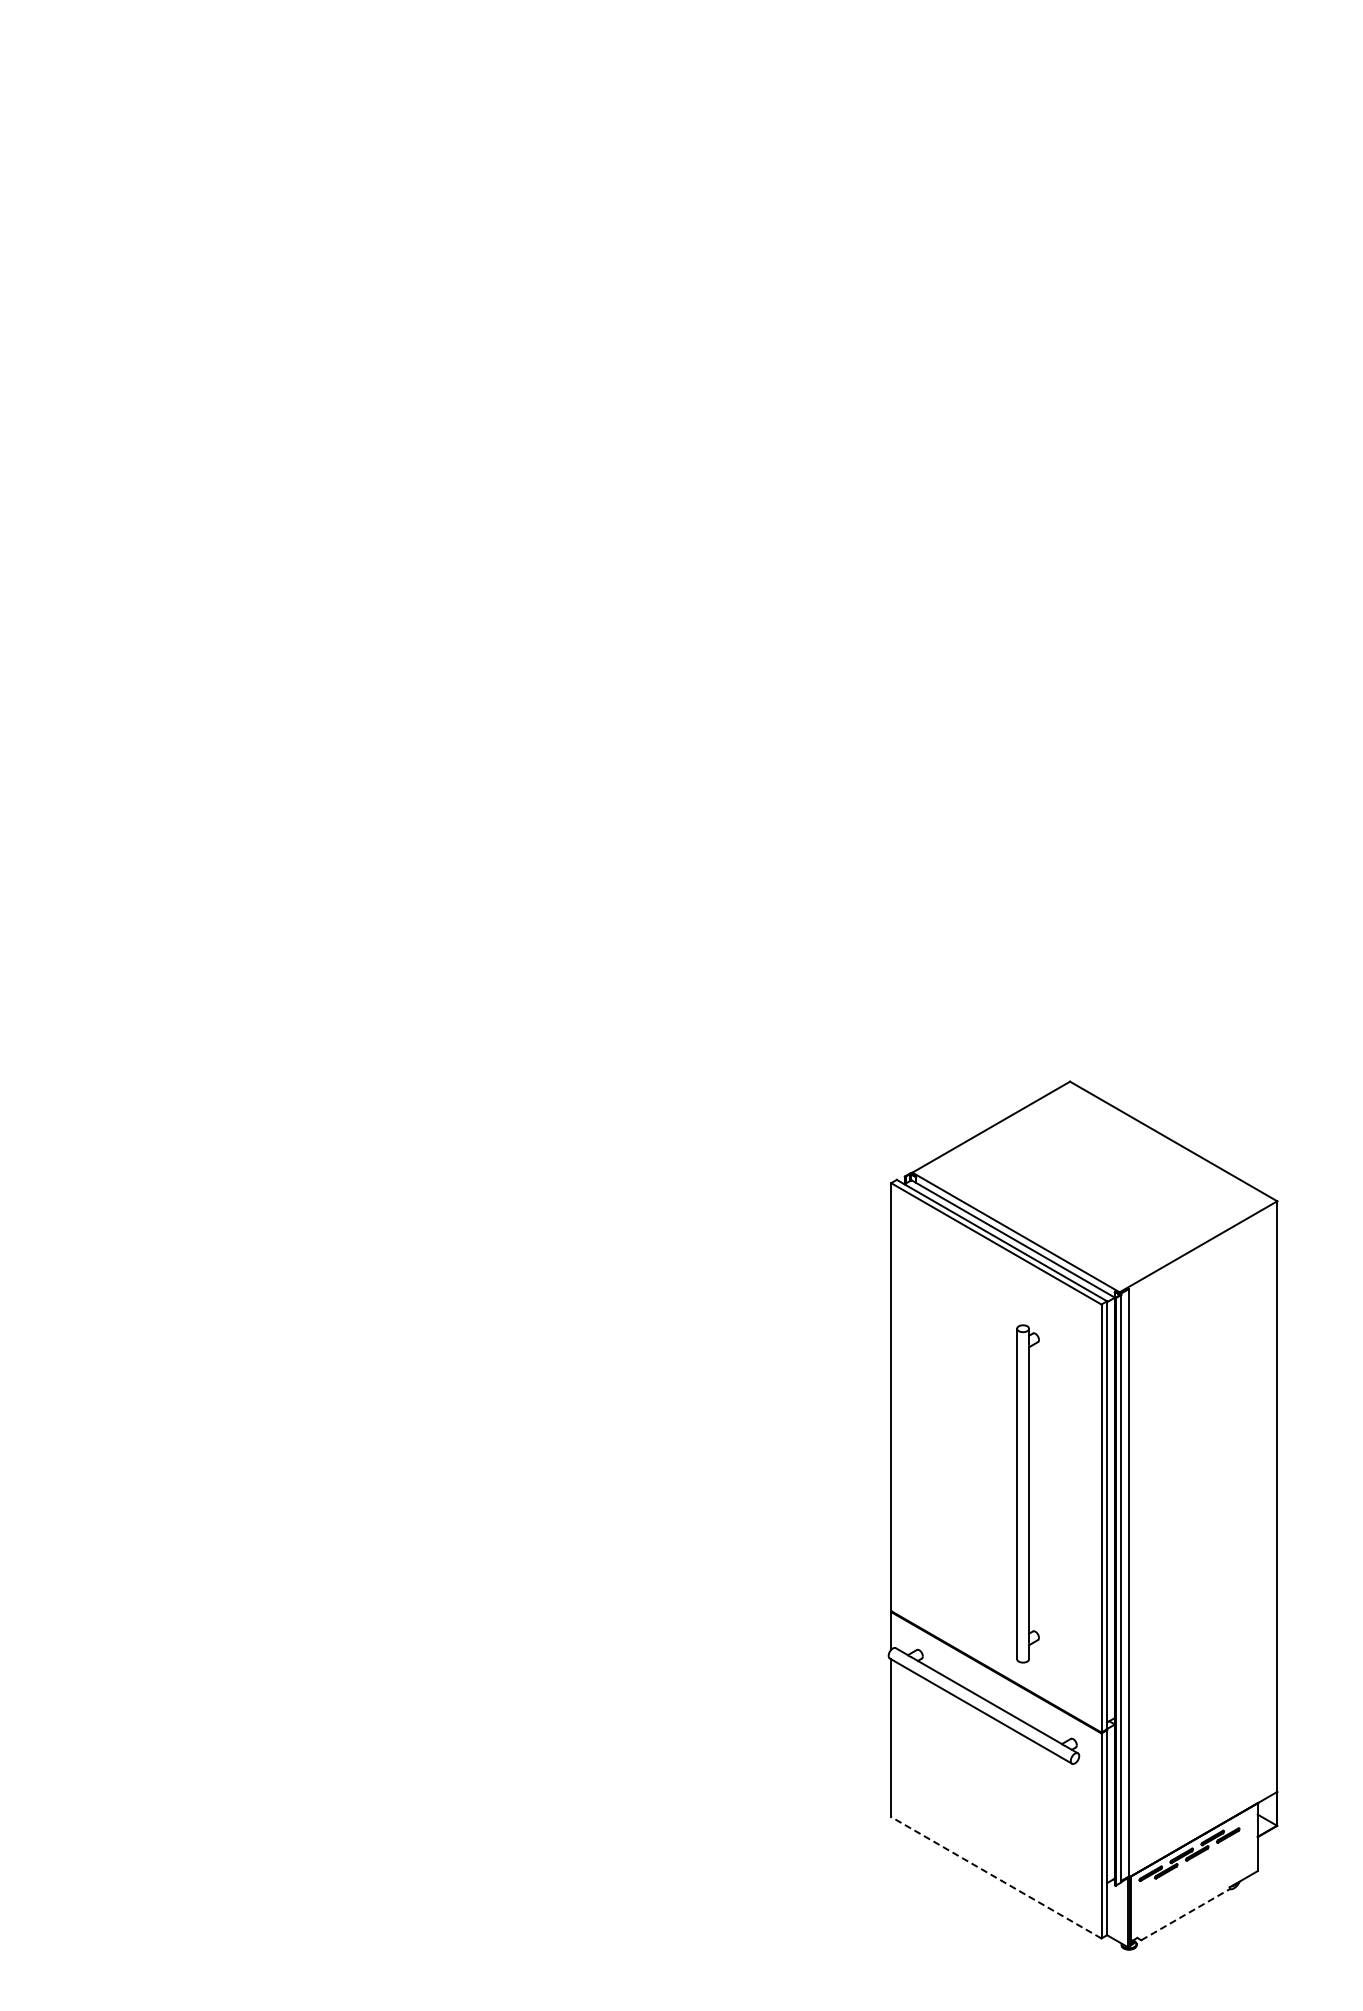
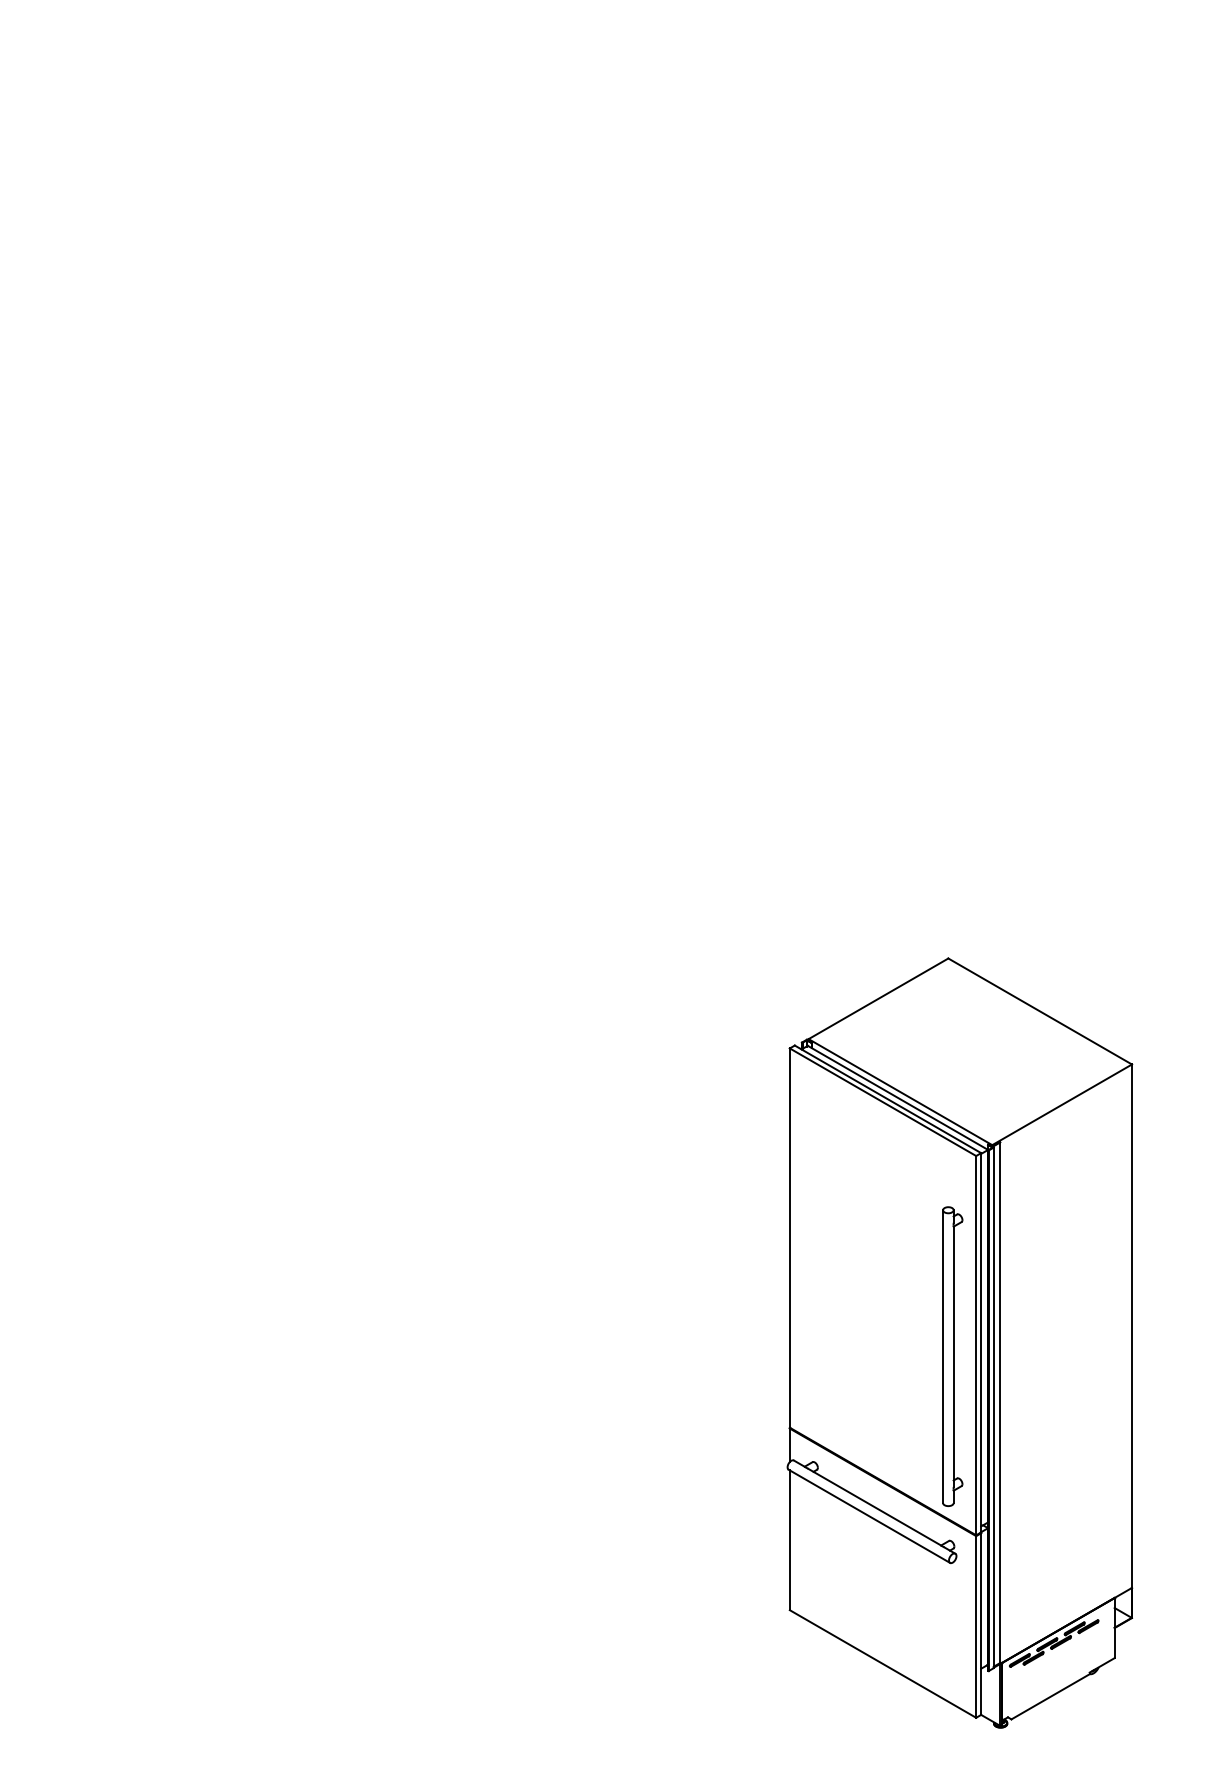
part: (1027, 1493) -> (952, 1356), moved
line: (995, 1877) -> (882, 1663), dashed -> solid
line: (1185, 1914) -> (1050, 1696), dashed -> solid

